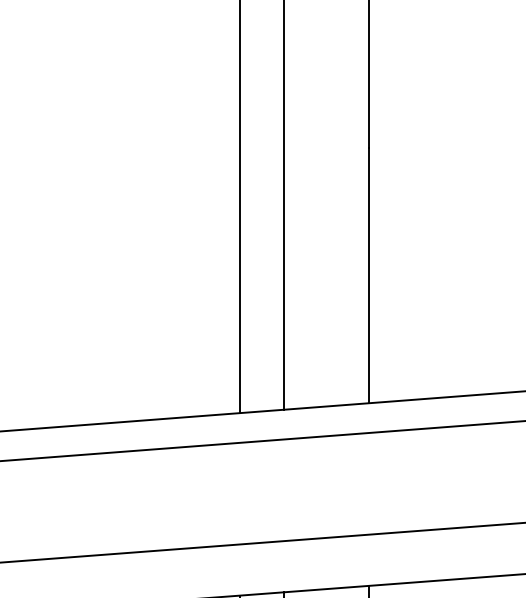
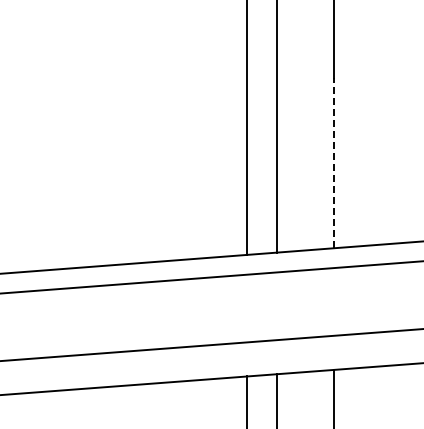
line: (368, 274) -> (333, 162), solid -> dashed

